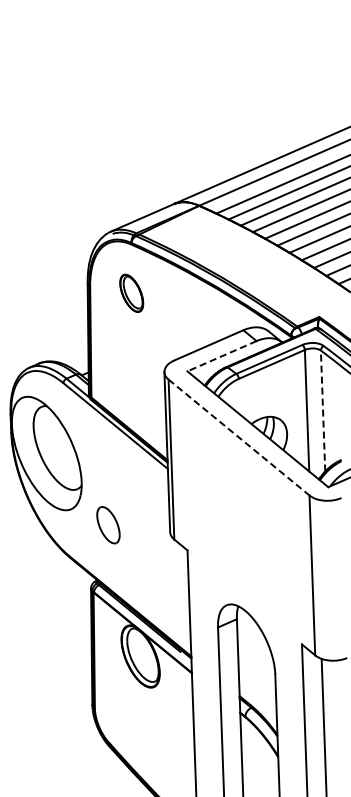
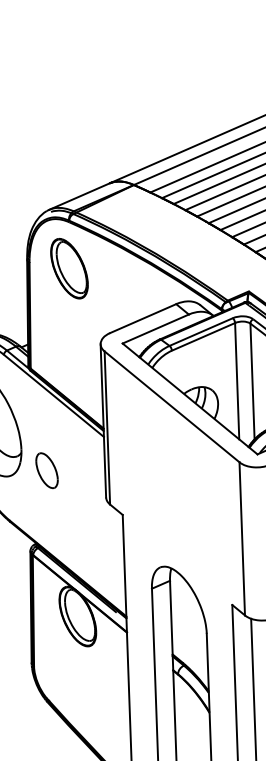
part: (131, 293) -> (69, 268), size x1.67
line: (222, 356) -> (156, 329), dashed -> solid
line: (323, 411) -> (252, 381), dashed -> solid
line: (239, 437) -> (172, 406), dashed -> solid
part: (108, 525) -> (47, 470), moved

